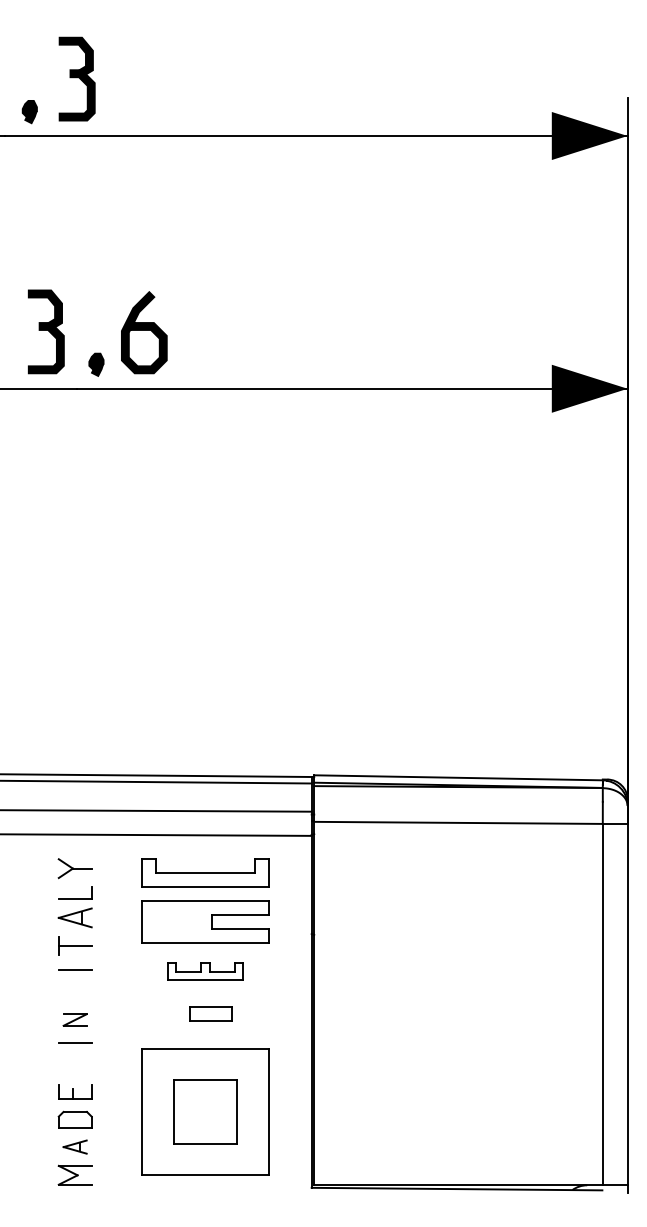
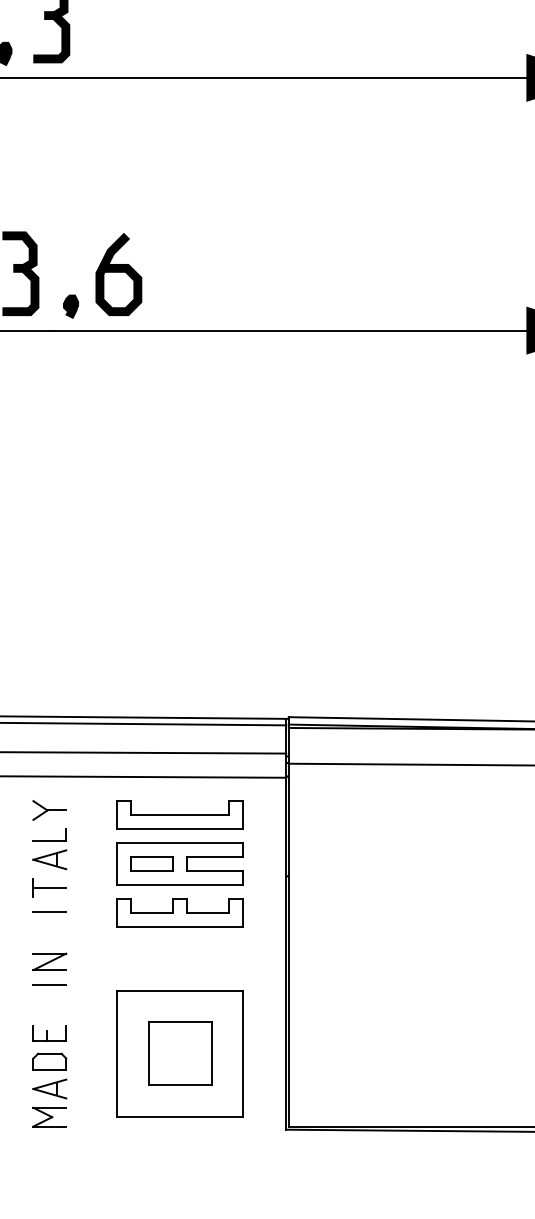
part: (205, 971) -> (180, 913), size x1.67
part: (210, 1013) -> (151, 863), moved
part: (74, 1019) -> (49, 961), size x1.43
part: (74, 1146) -> (49, 1088), size x1.43

